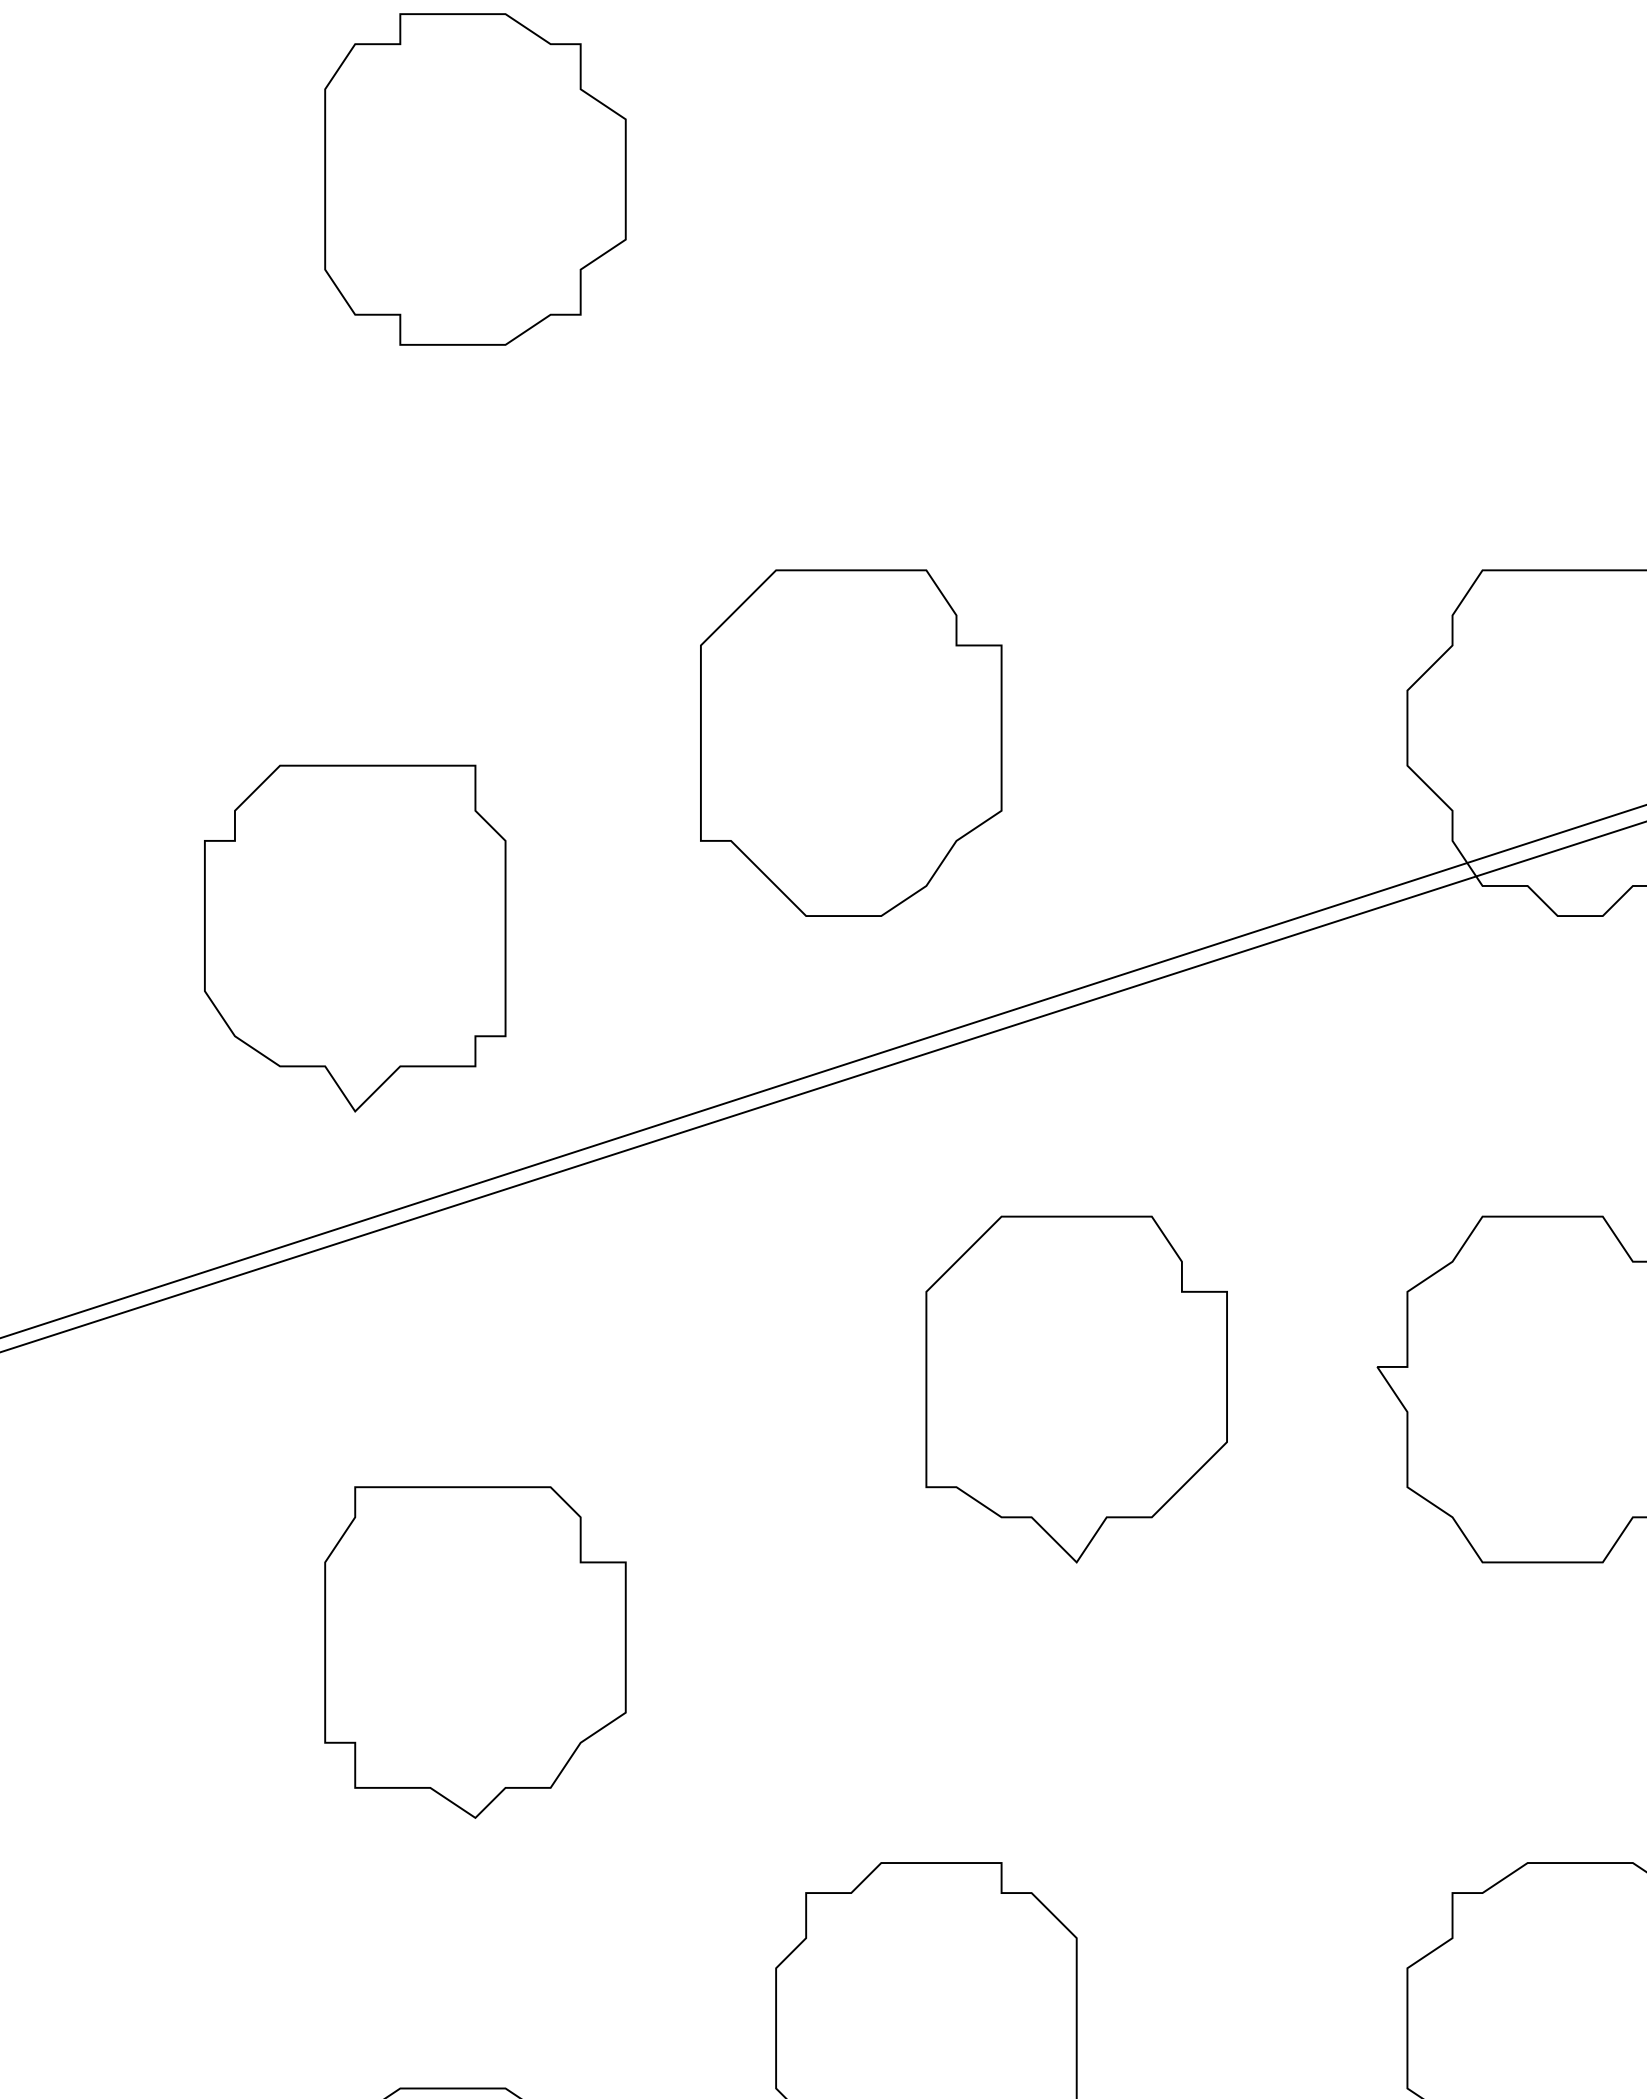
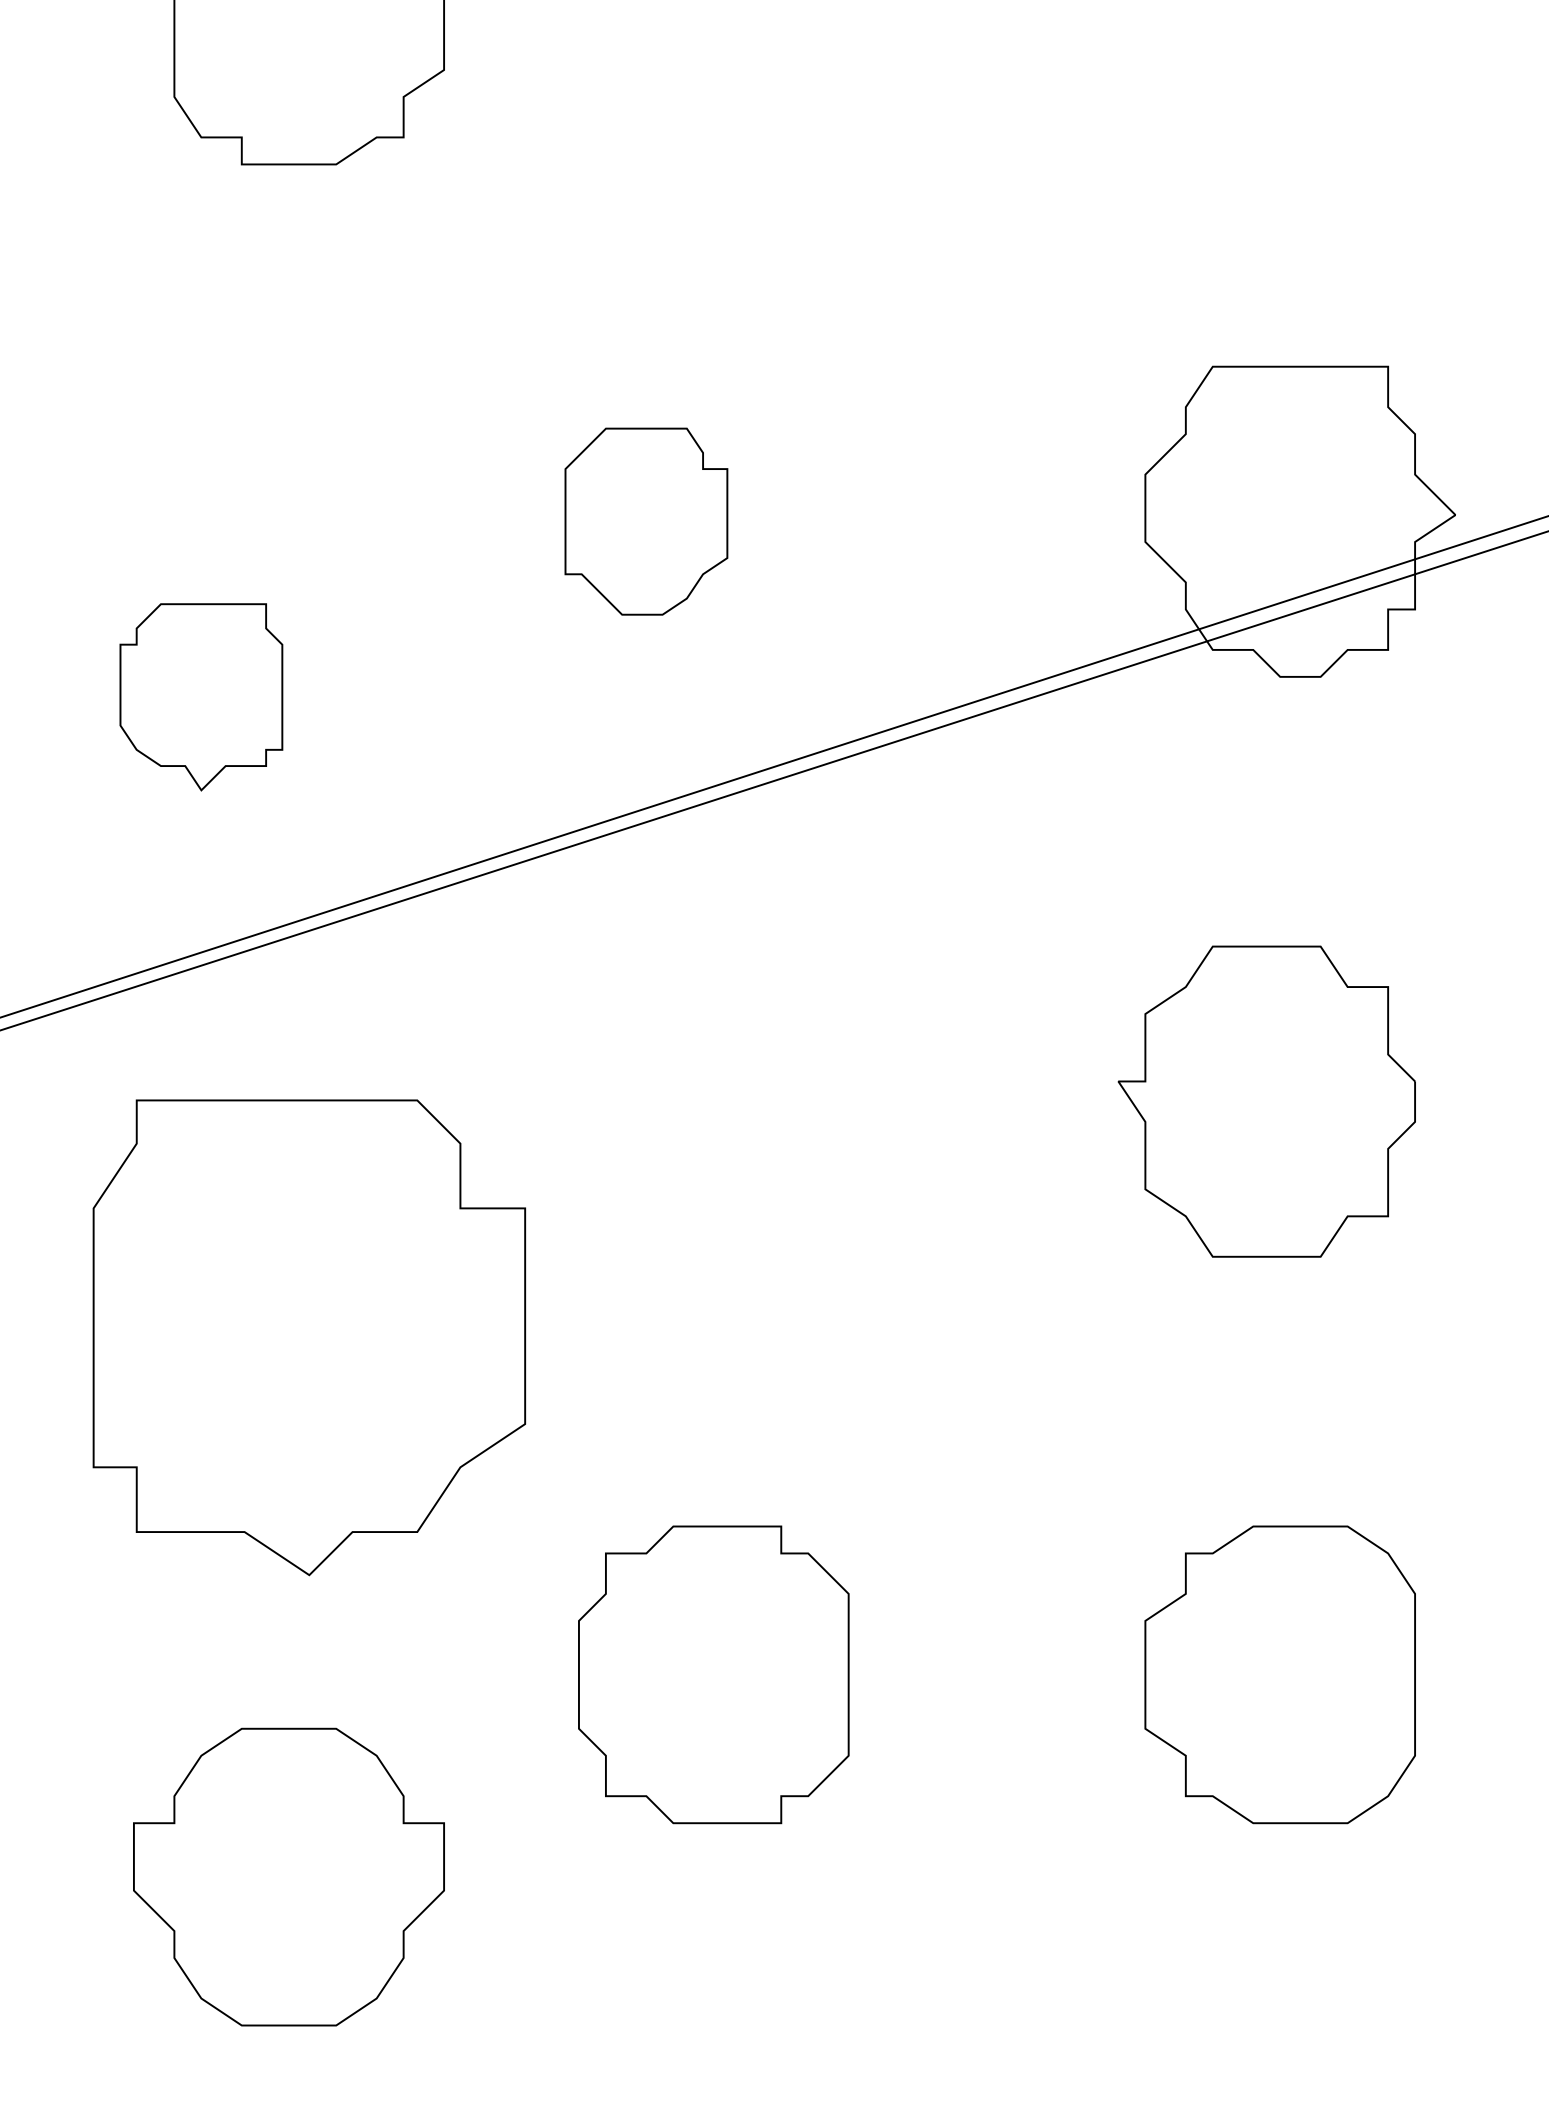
part: (851, 742) -> (646, 521), size x0.6
part: (355, 939) -> (201, 697), size x0.6
part: (1076, 1389) -> (848, 1101), removed
part: (474, 1652) -> (308, 1337), size x1.6

